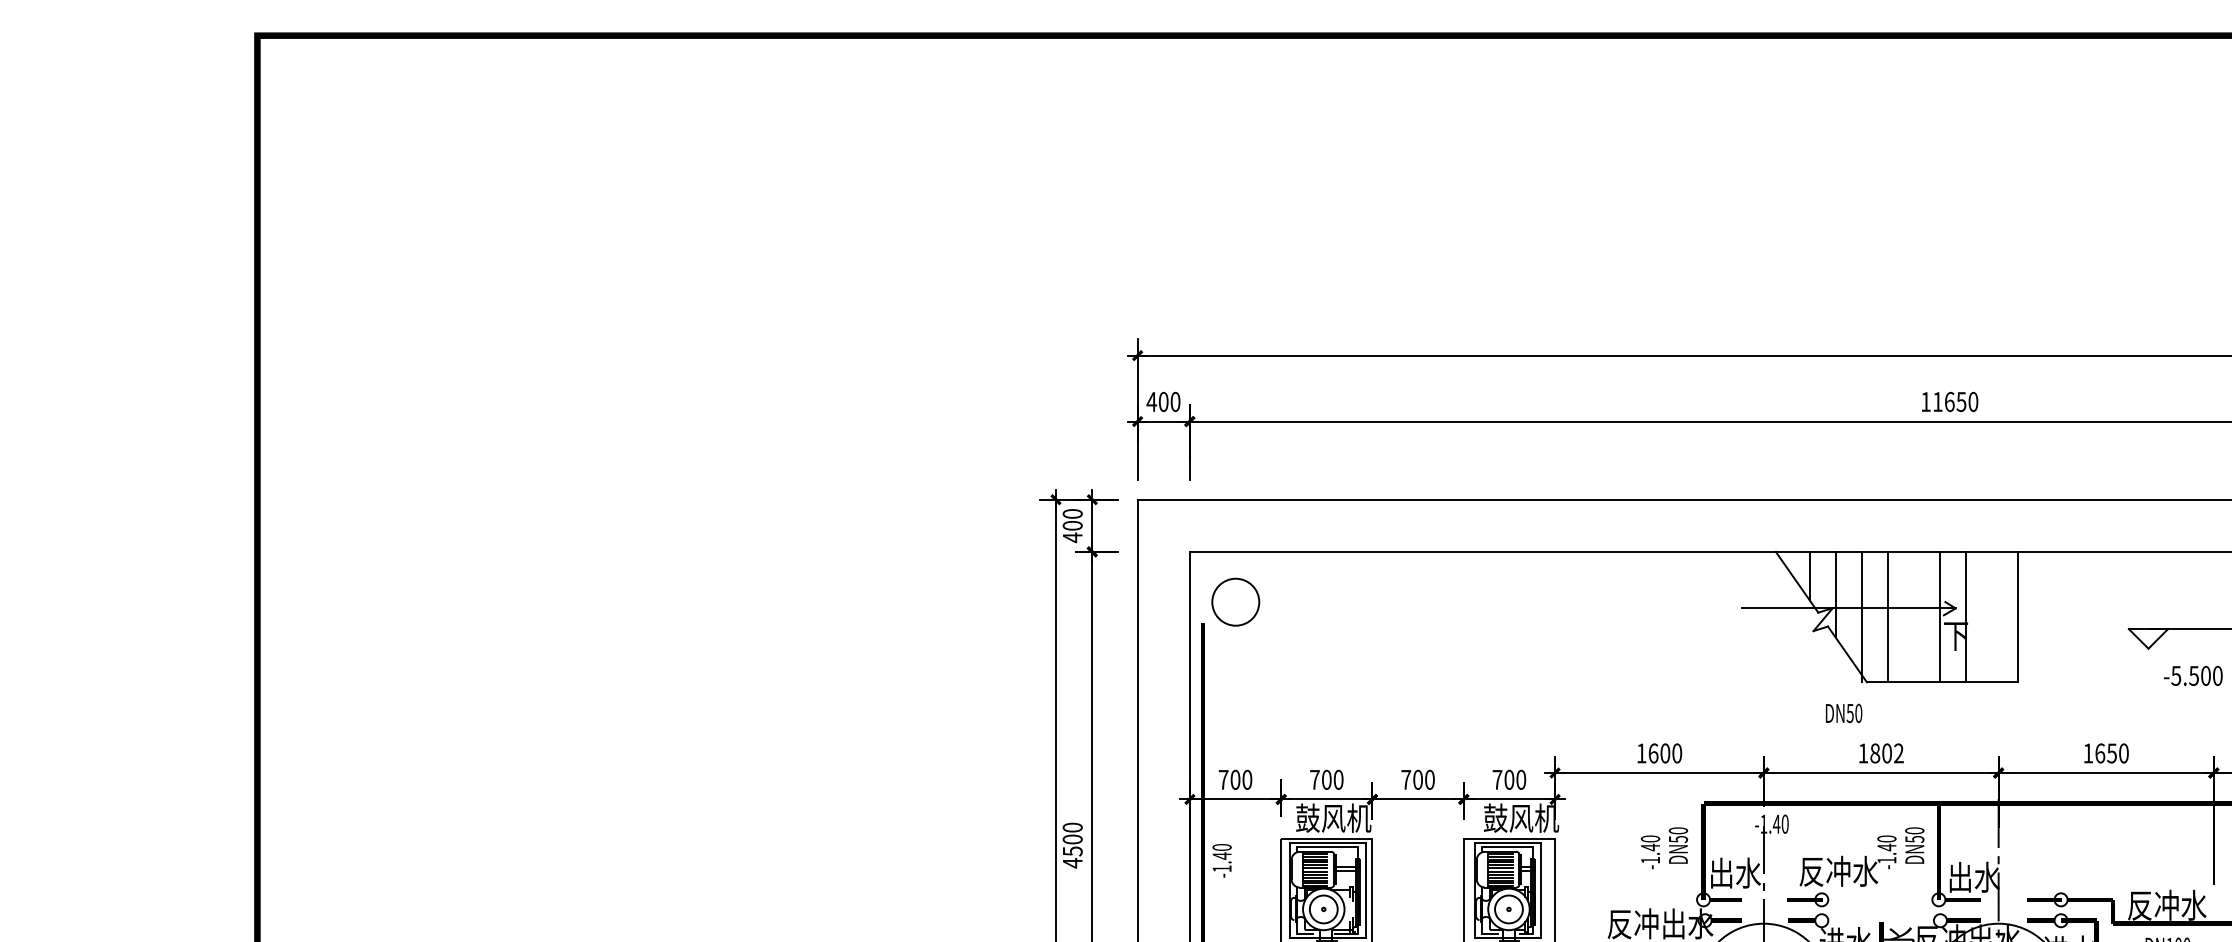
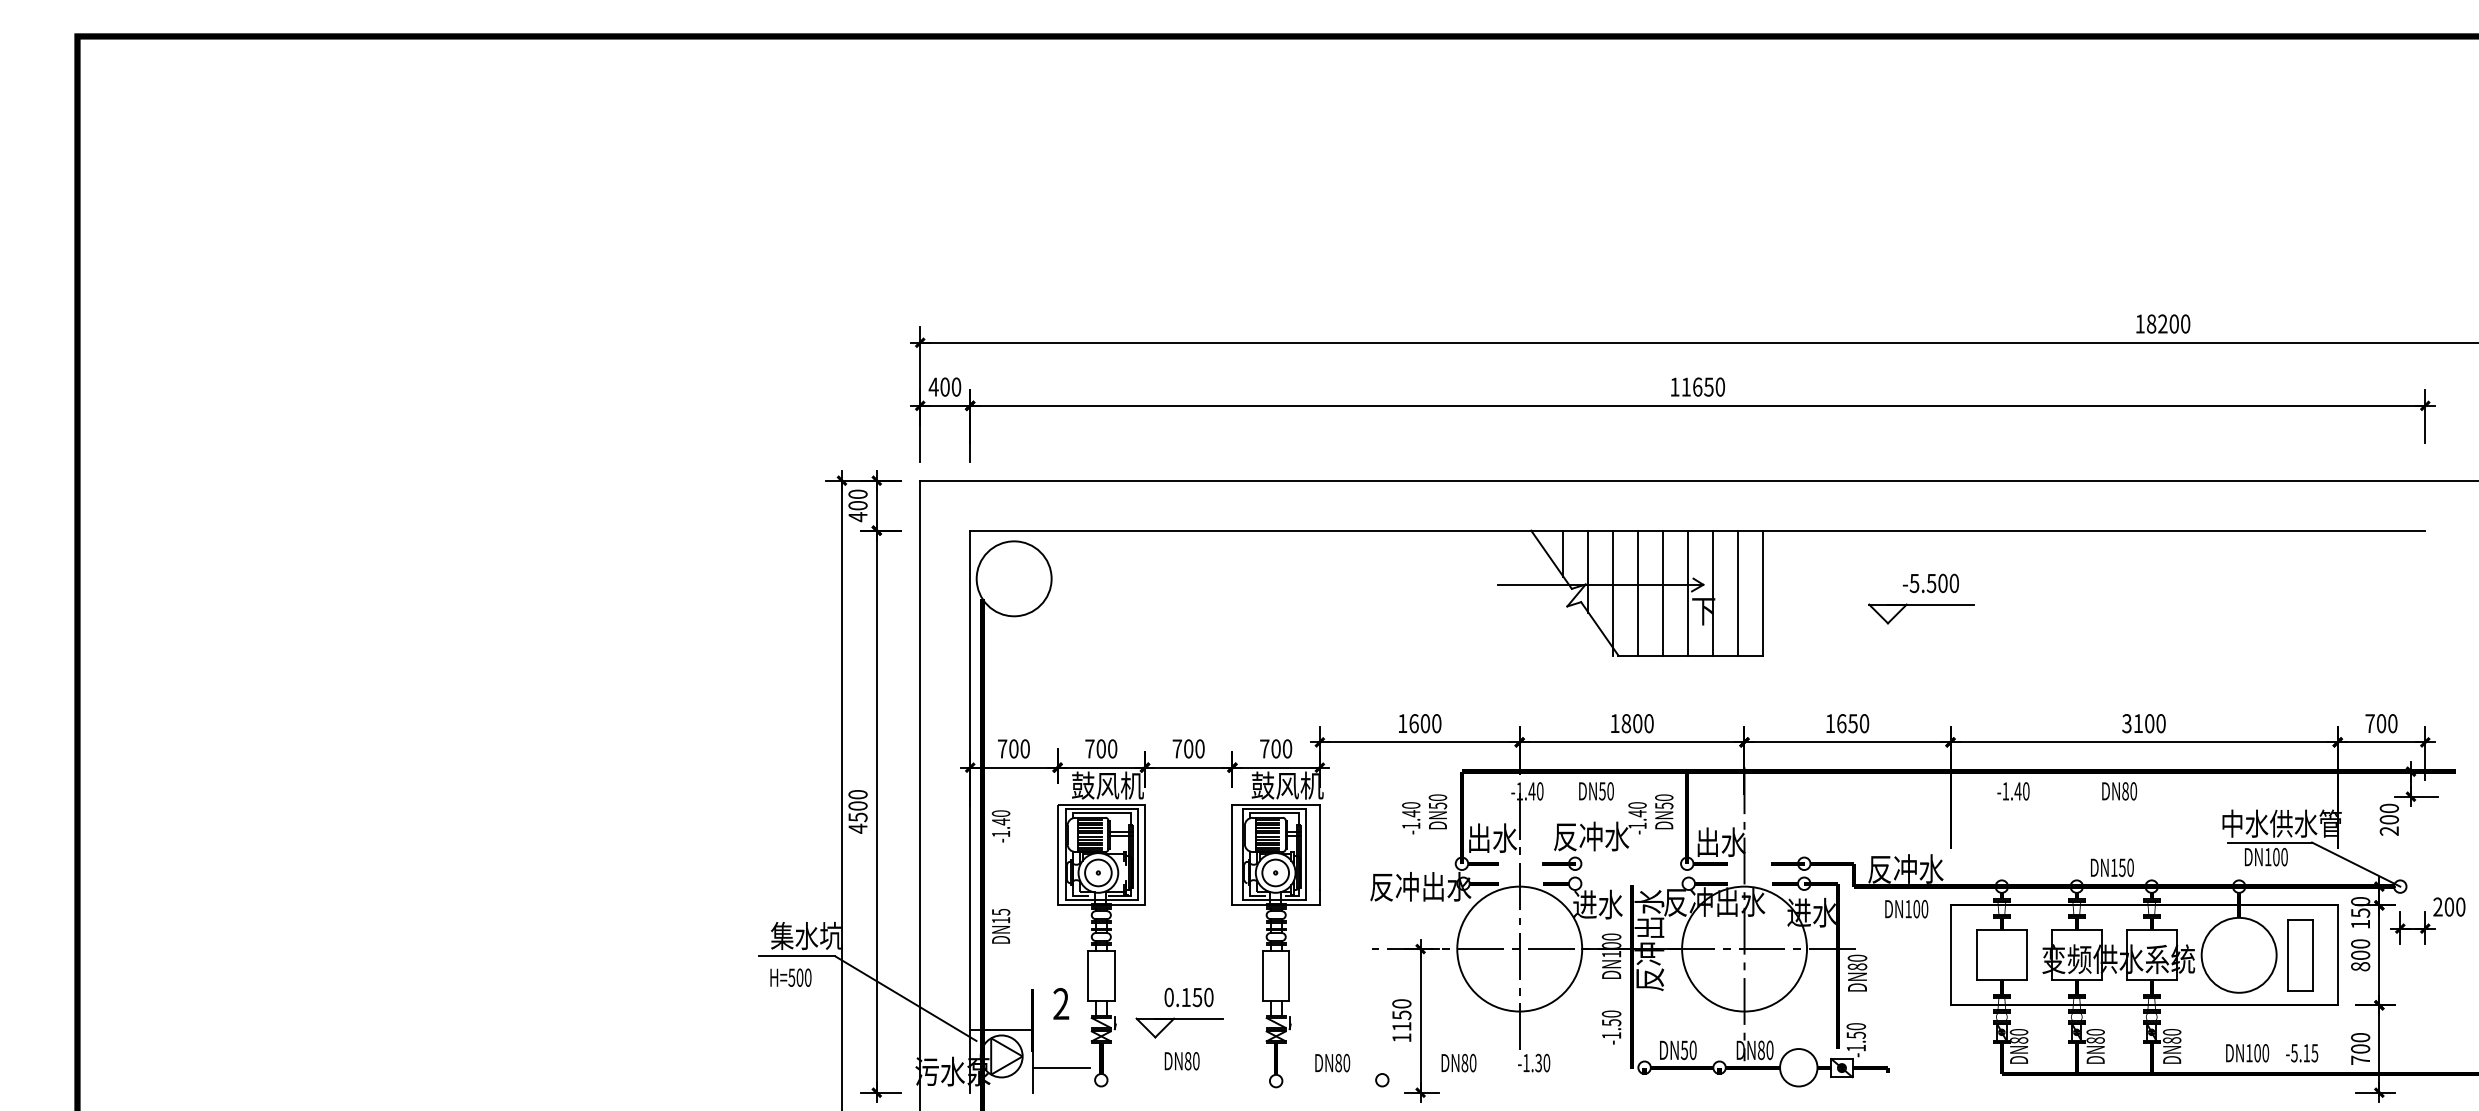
circle: (1235, 601) -> (1013, 578), size x1.67
line: (1914, 616) -> (1663, 592), added
line: (1992, 616) -> (1738, 592), added
text: (2192, 676) -> (1930, 583), moved
text: (1844, 713) -> (1596, 791), moved
text: (1898, 753) -> (1648, 723), 1802 -> 1800

